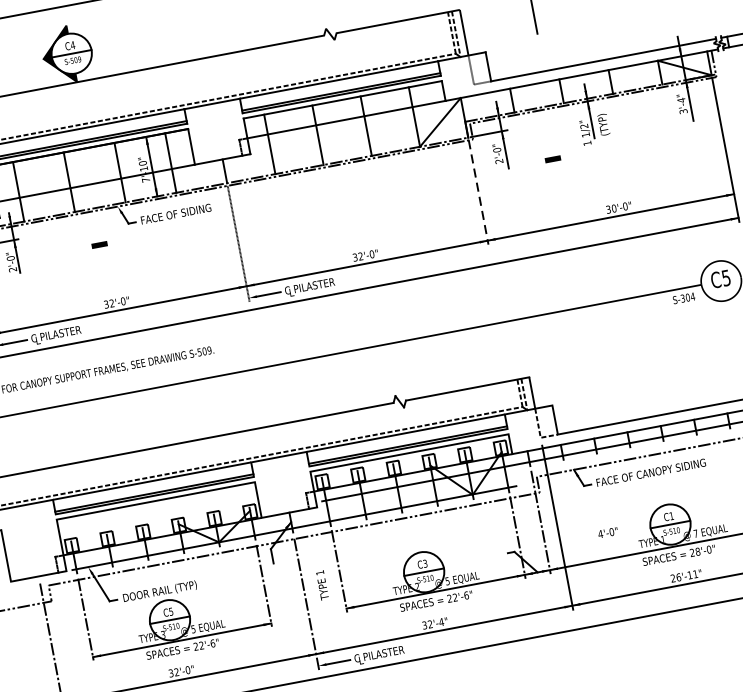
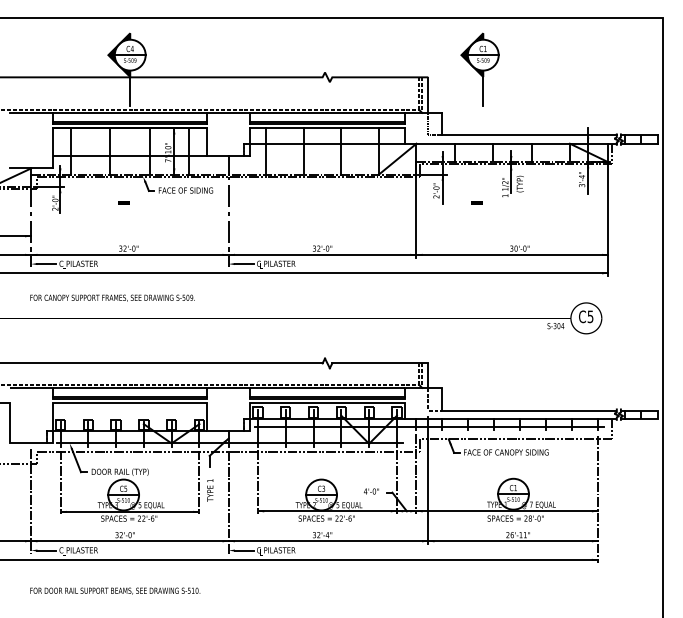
line: (80, 100) -> (130, 91), added
line: (478, 192) -> (416, 217), dashed -> solid
text: (608, 532) -> (371, 491), moved
text: (322, 585) -> (210, 490), moved

